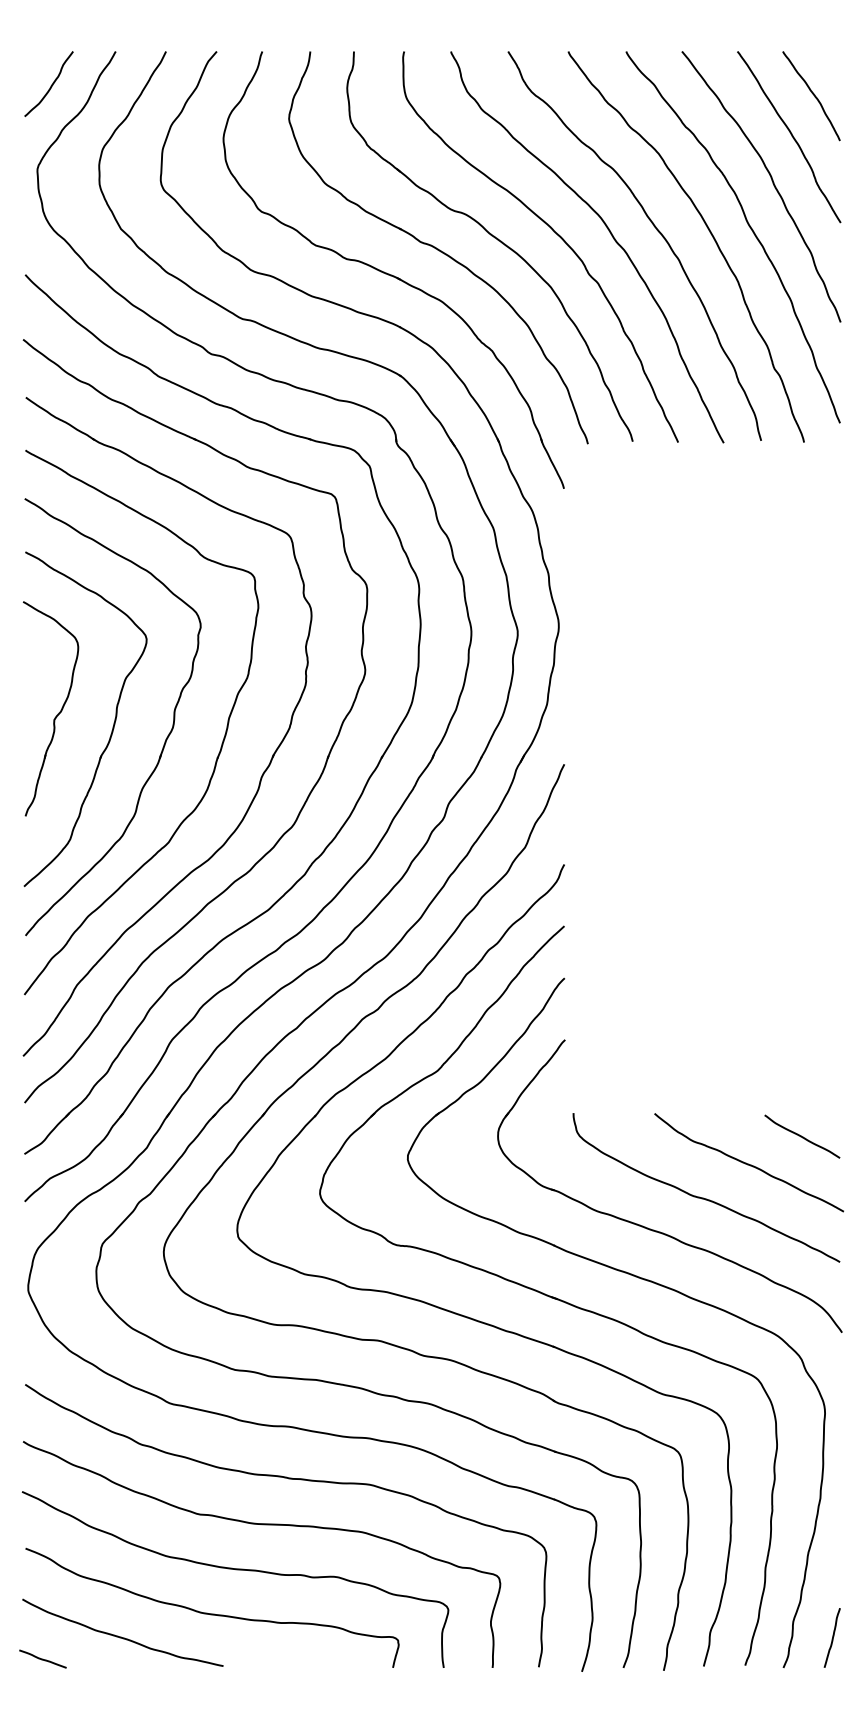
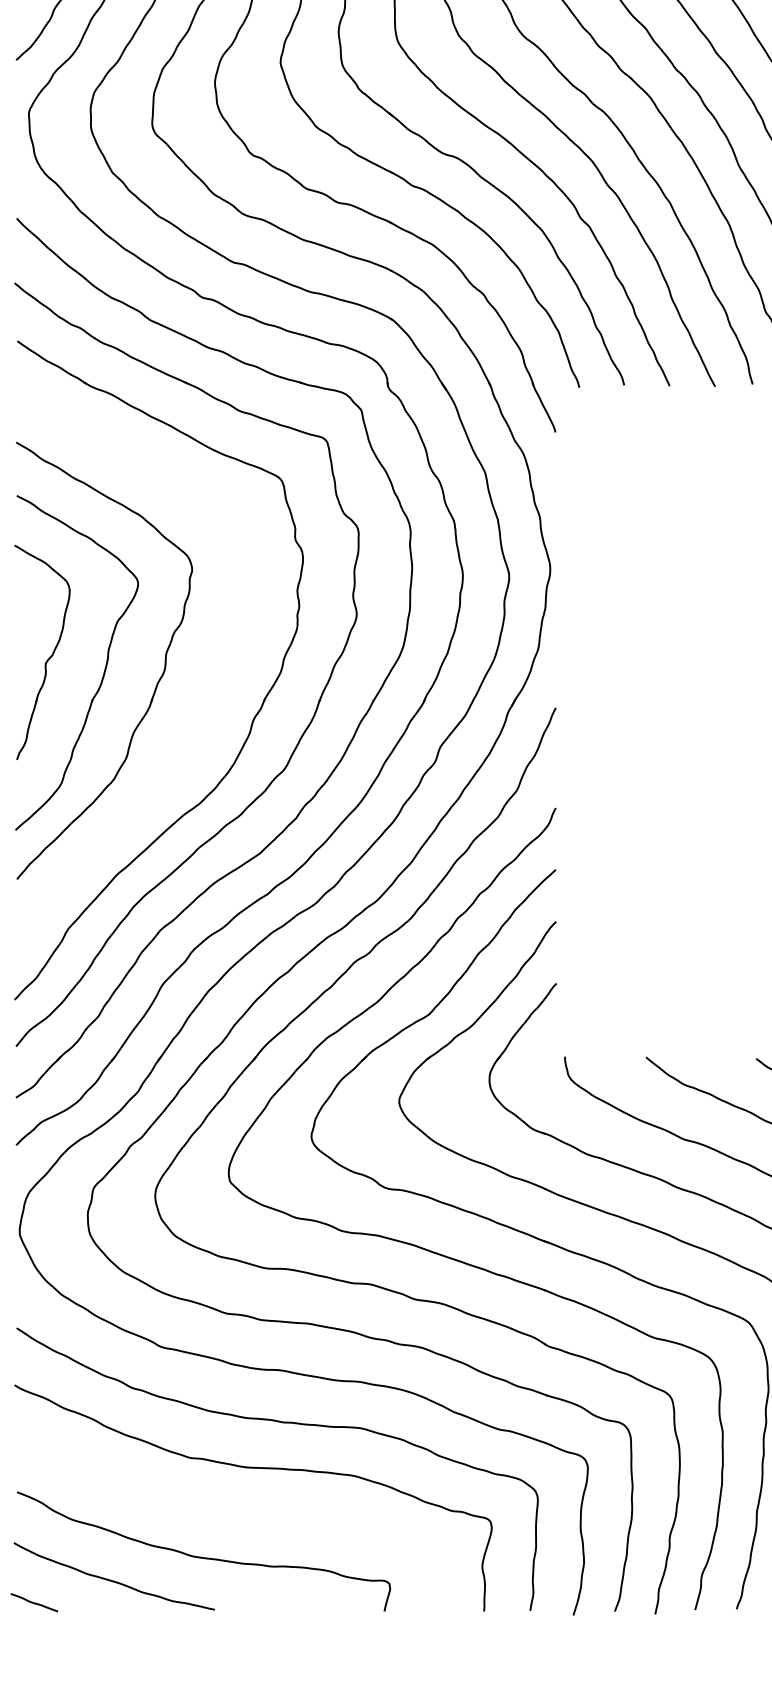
part: (221, 743) -> (212, 687), removed
curve: (235, 1570) -> (226, 1514), removed

